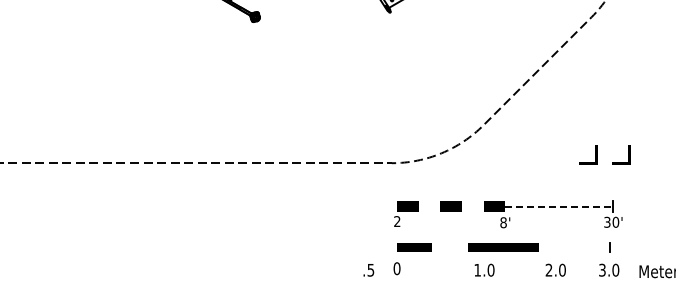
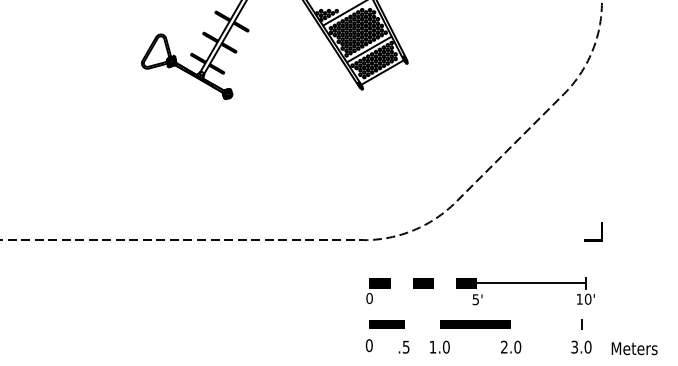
line: (596, 154) -> (568, 231), removed
line: (560, 206) -> (532, 283), dashed -> solid
text: (397, 221) -> (369, 298), 2 -> 0
text: (607, 221) -> (579, 298), 30' -> 10'
text: (503, 222) -> (475, 299), 8' -> 5'
text: (484, 269) -> (439, 346), moved
text: (556, 269) -> (511, 346), moved
text: (368, 270) -> (403, 347), moved

